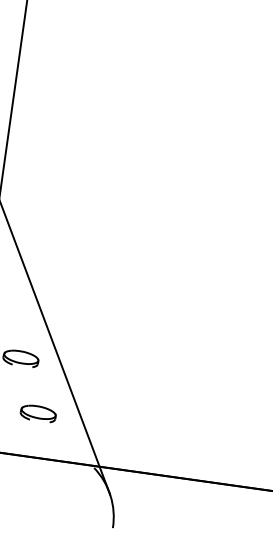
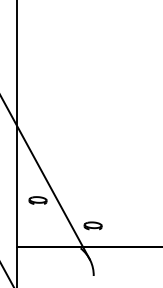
part: (37, 412) -> (92, 225), moved

